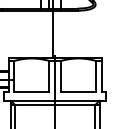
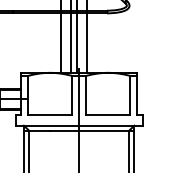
line: (40, 34) -> (60, 42), added
line: (48, 34) -> (70, 42), added
line: (61, 34) -> (86, 42), added

